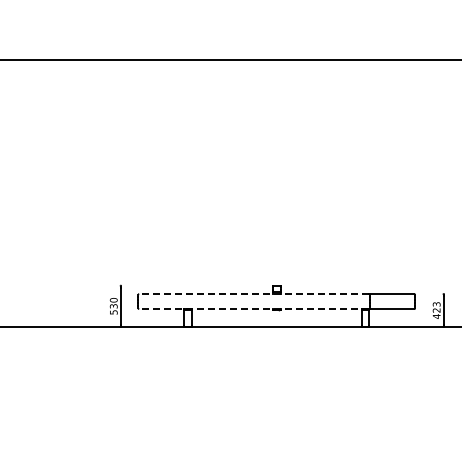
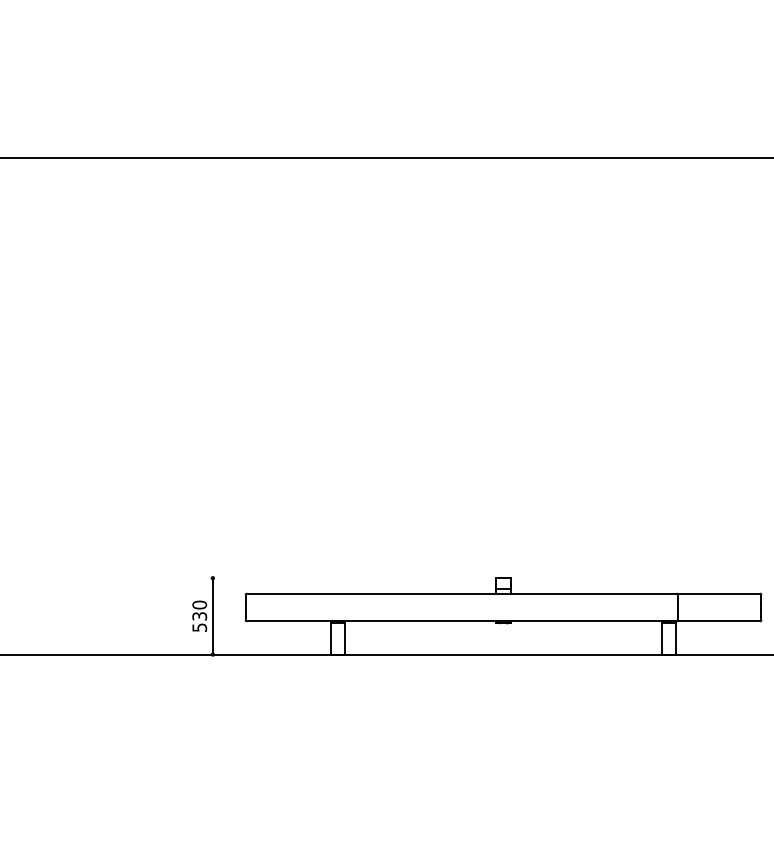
line: (253, 294) -> (460, 594), dashed -> solid
line: (253, 309) -> (460, 622), dashed -> solid

